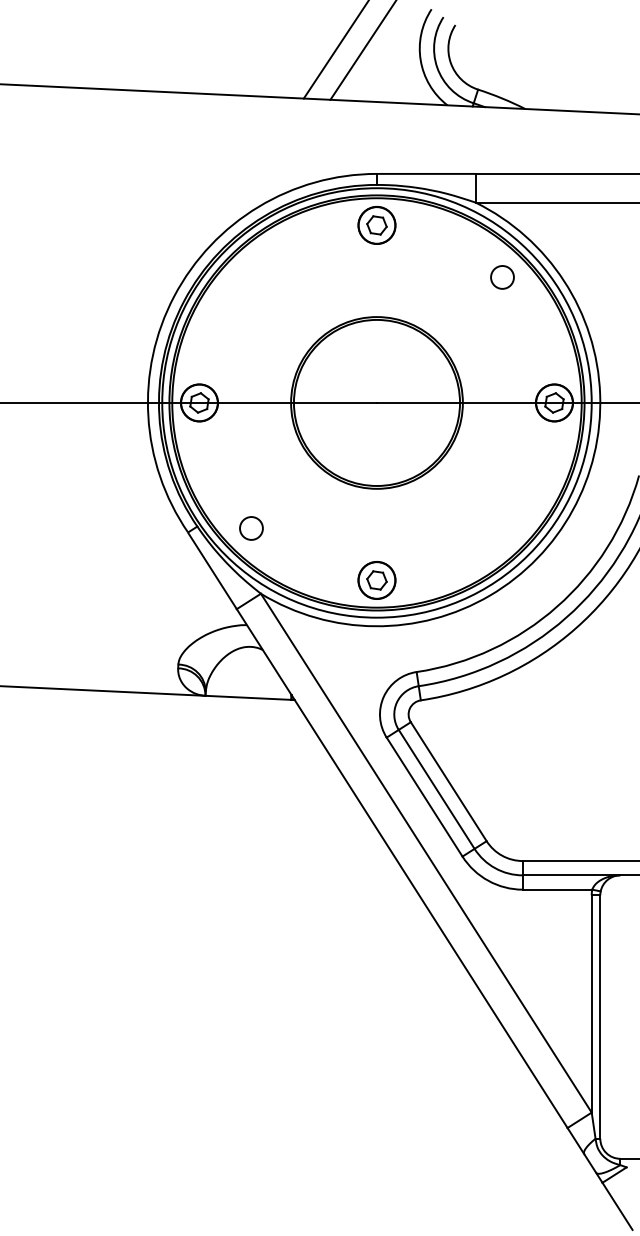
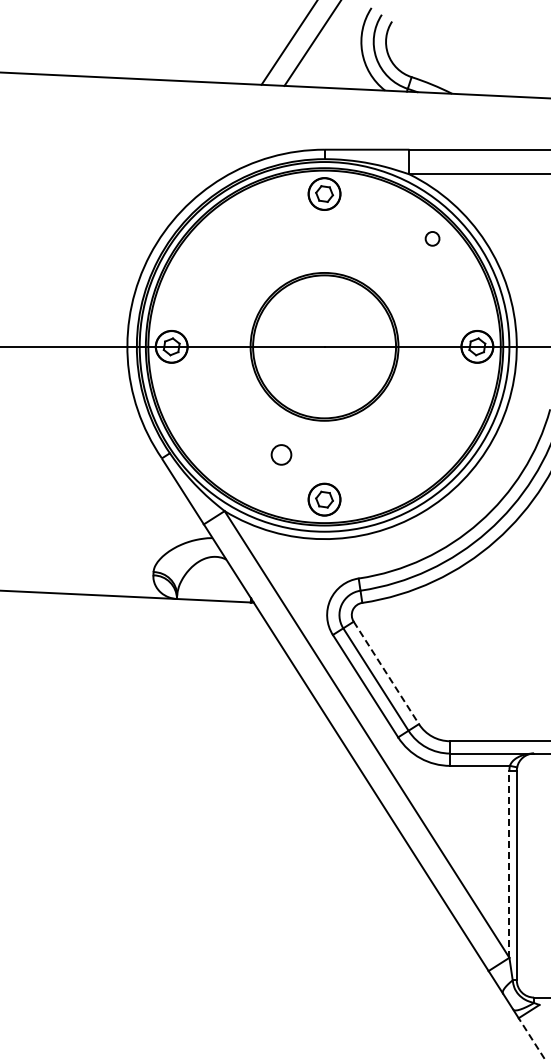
circle: (502, 277) -> (432, 238), size x0.7
circle: (251, 527) -> (281, 454), moved
line: (448, 781) -> (386, 672), solid -> dashed
line: (591, 1003) -> (509, 863), solid -> dashed
line: (617, 1206) -> (531, 1038), solid -> dashed

